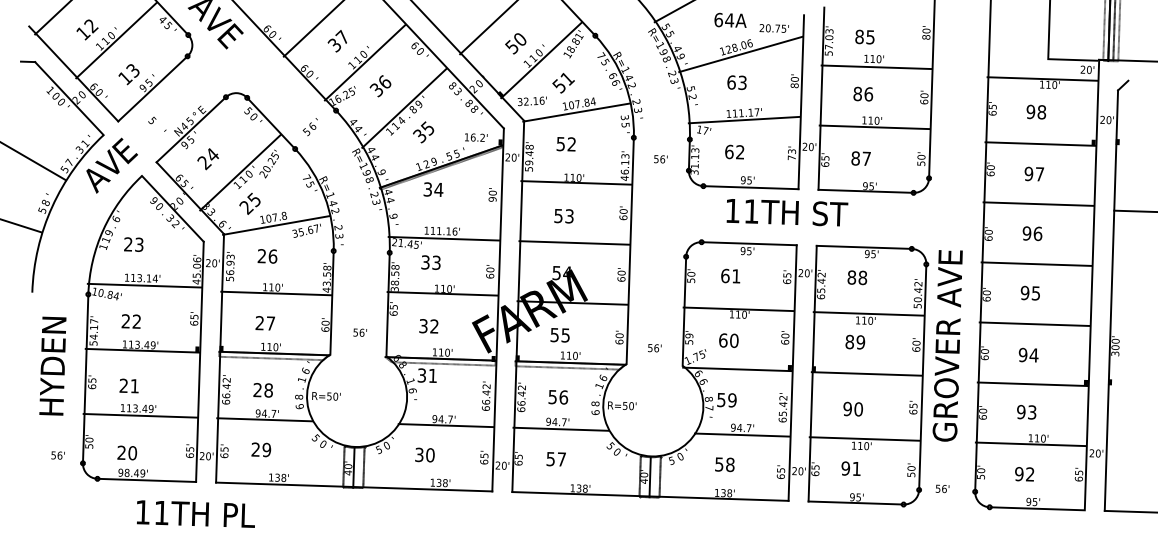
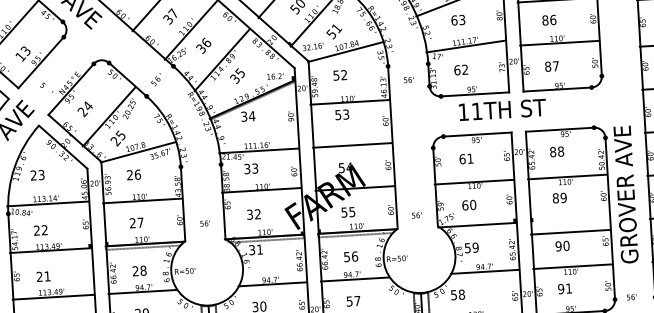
text: (563, 216) -> (341, 115), moved
line: (866, 373) -> (570, 231), moved
text: (724, 464) -> (457, 294), moved

